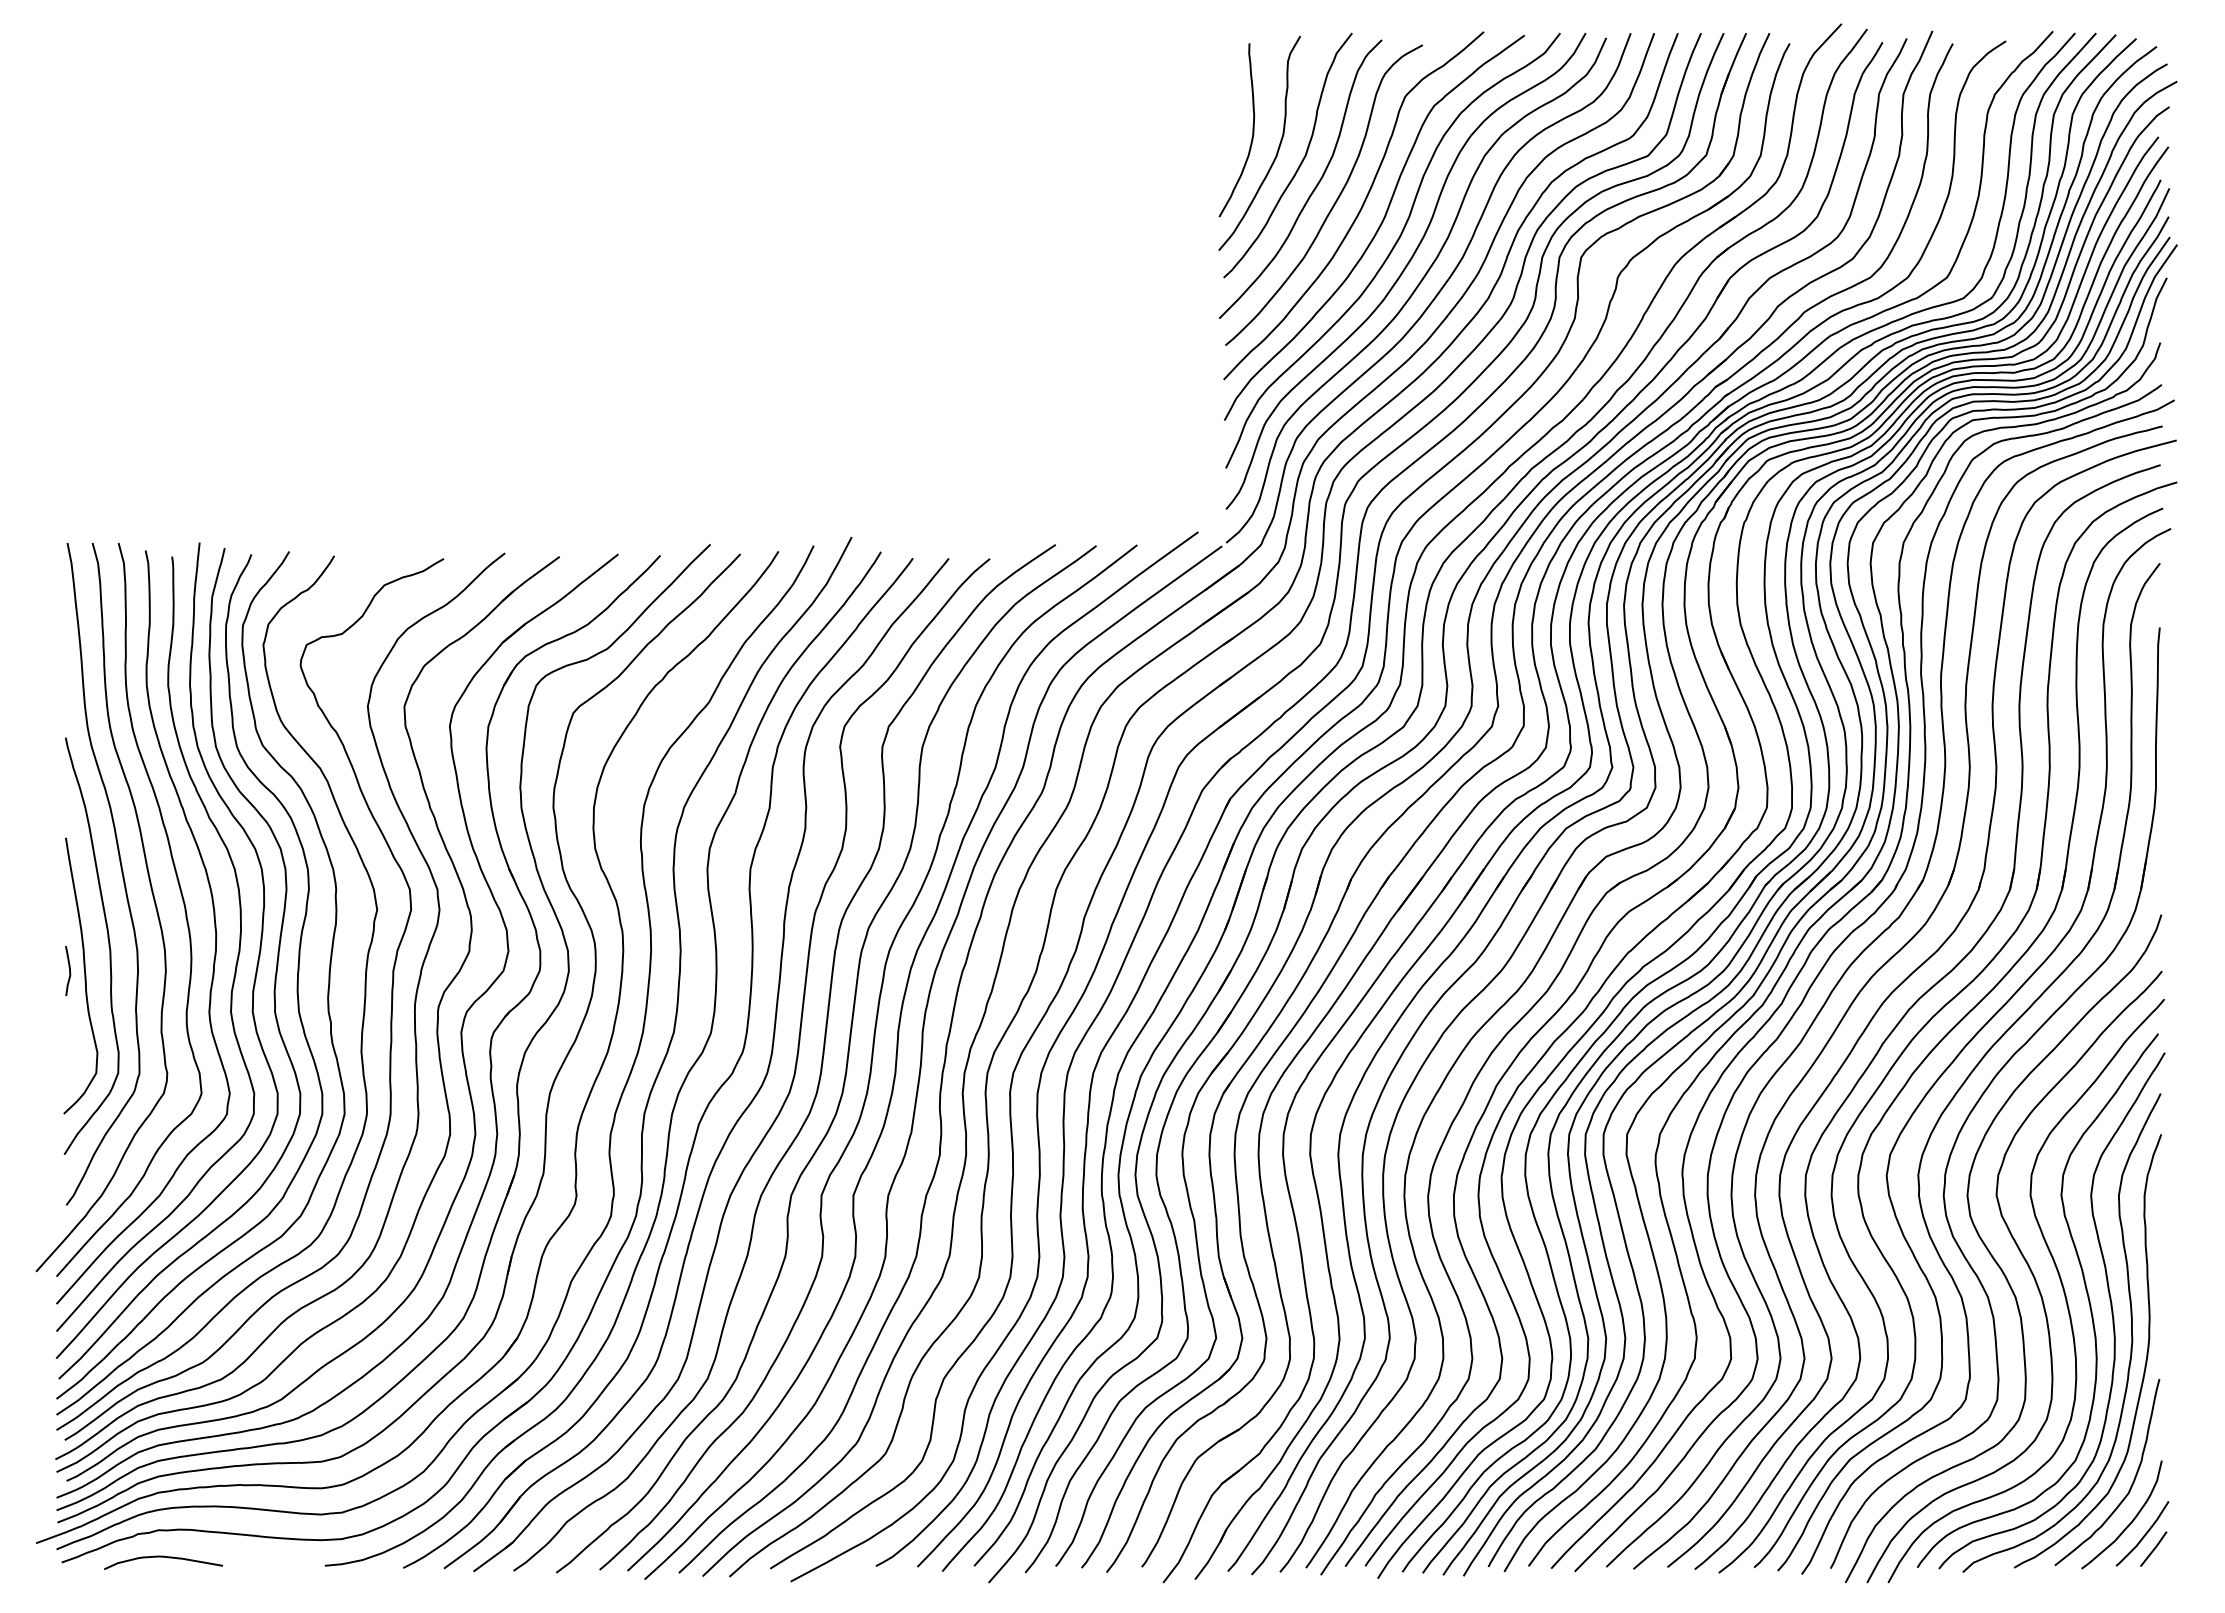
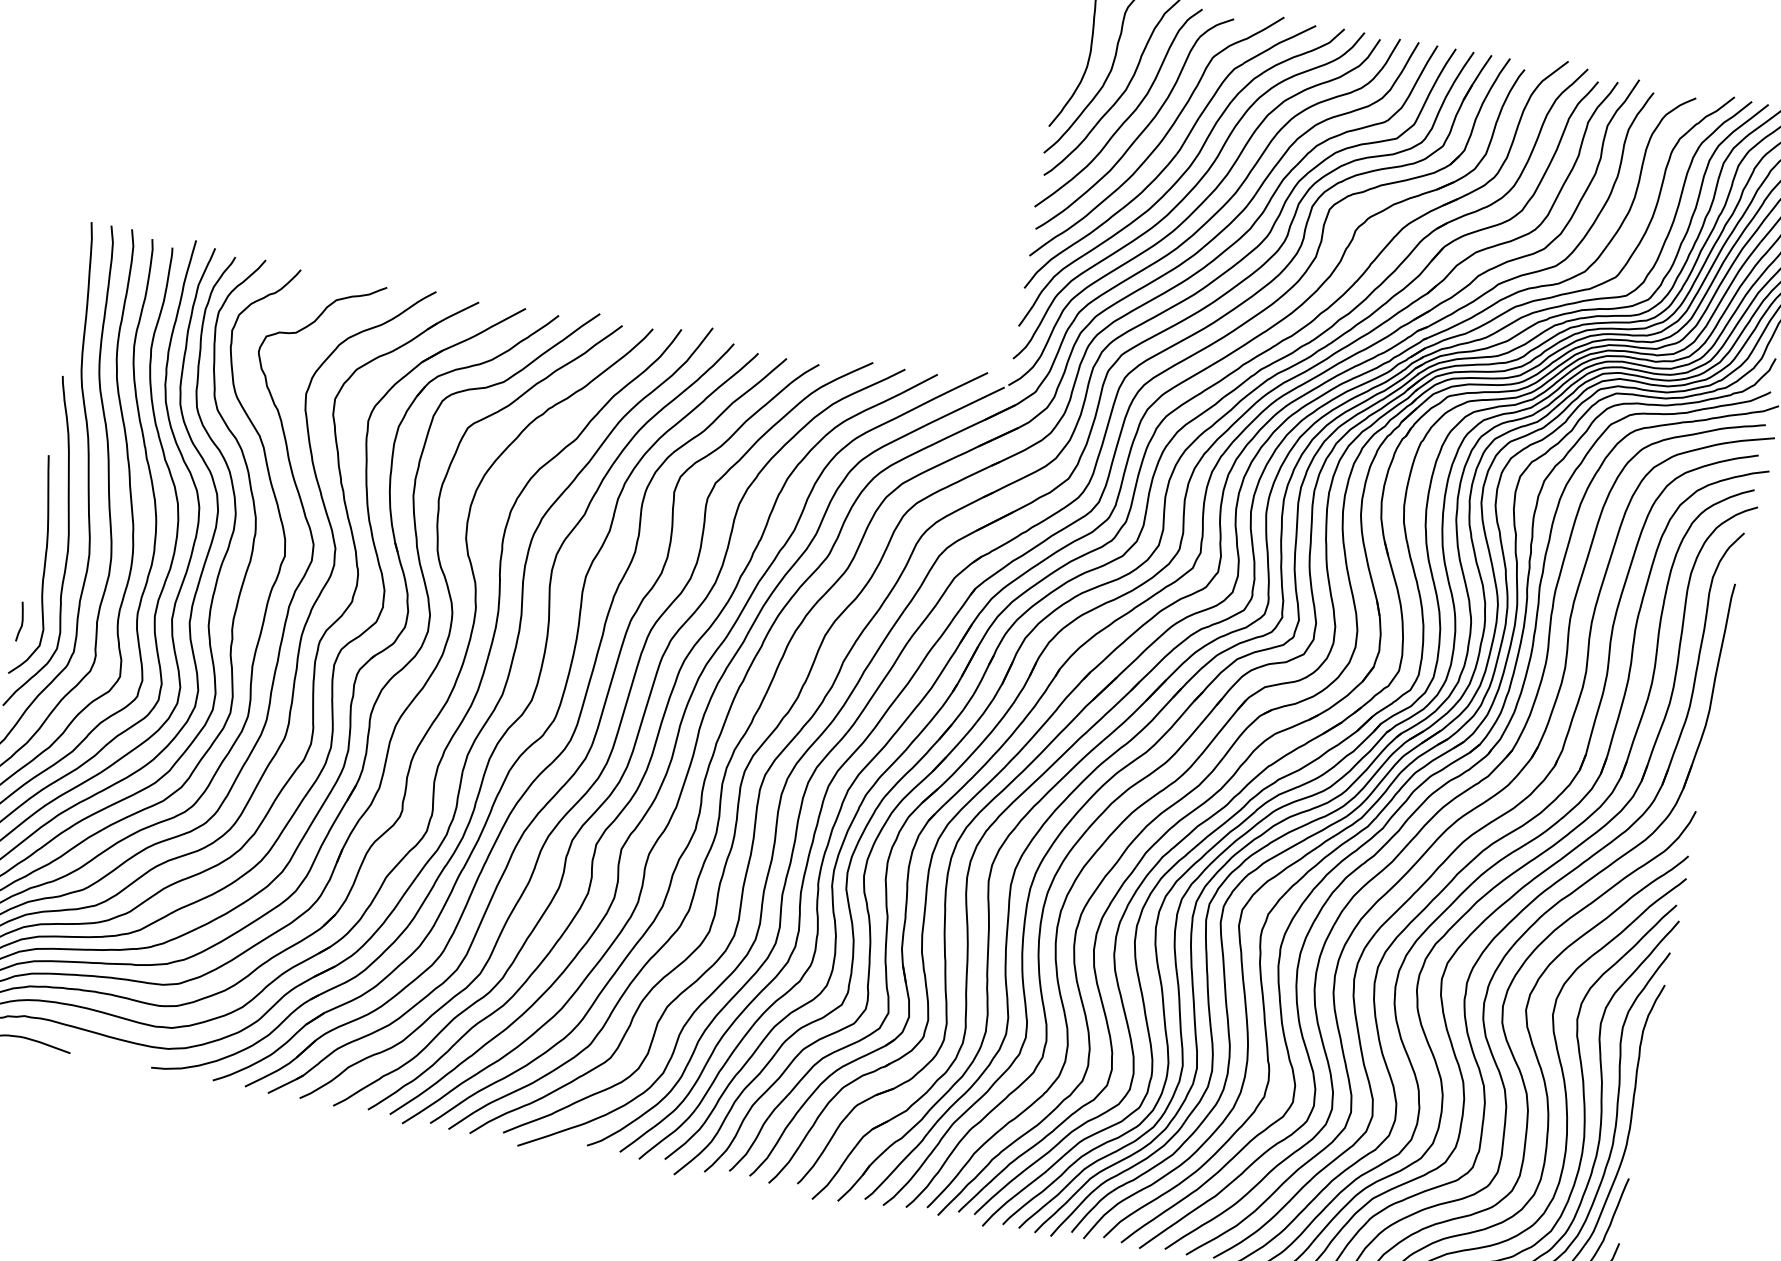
curve: (69, 971) -> (21, 622), moved

